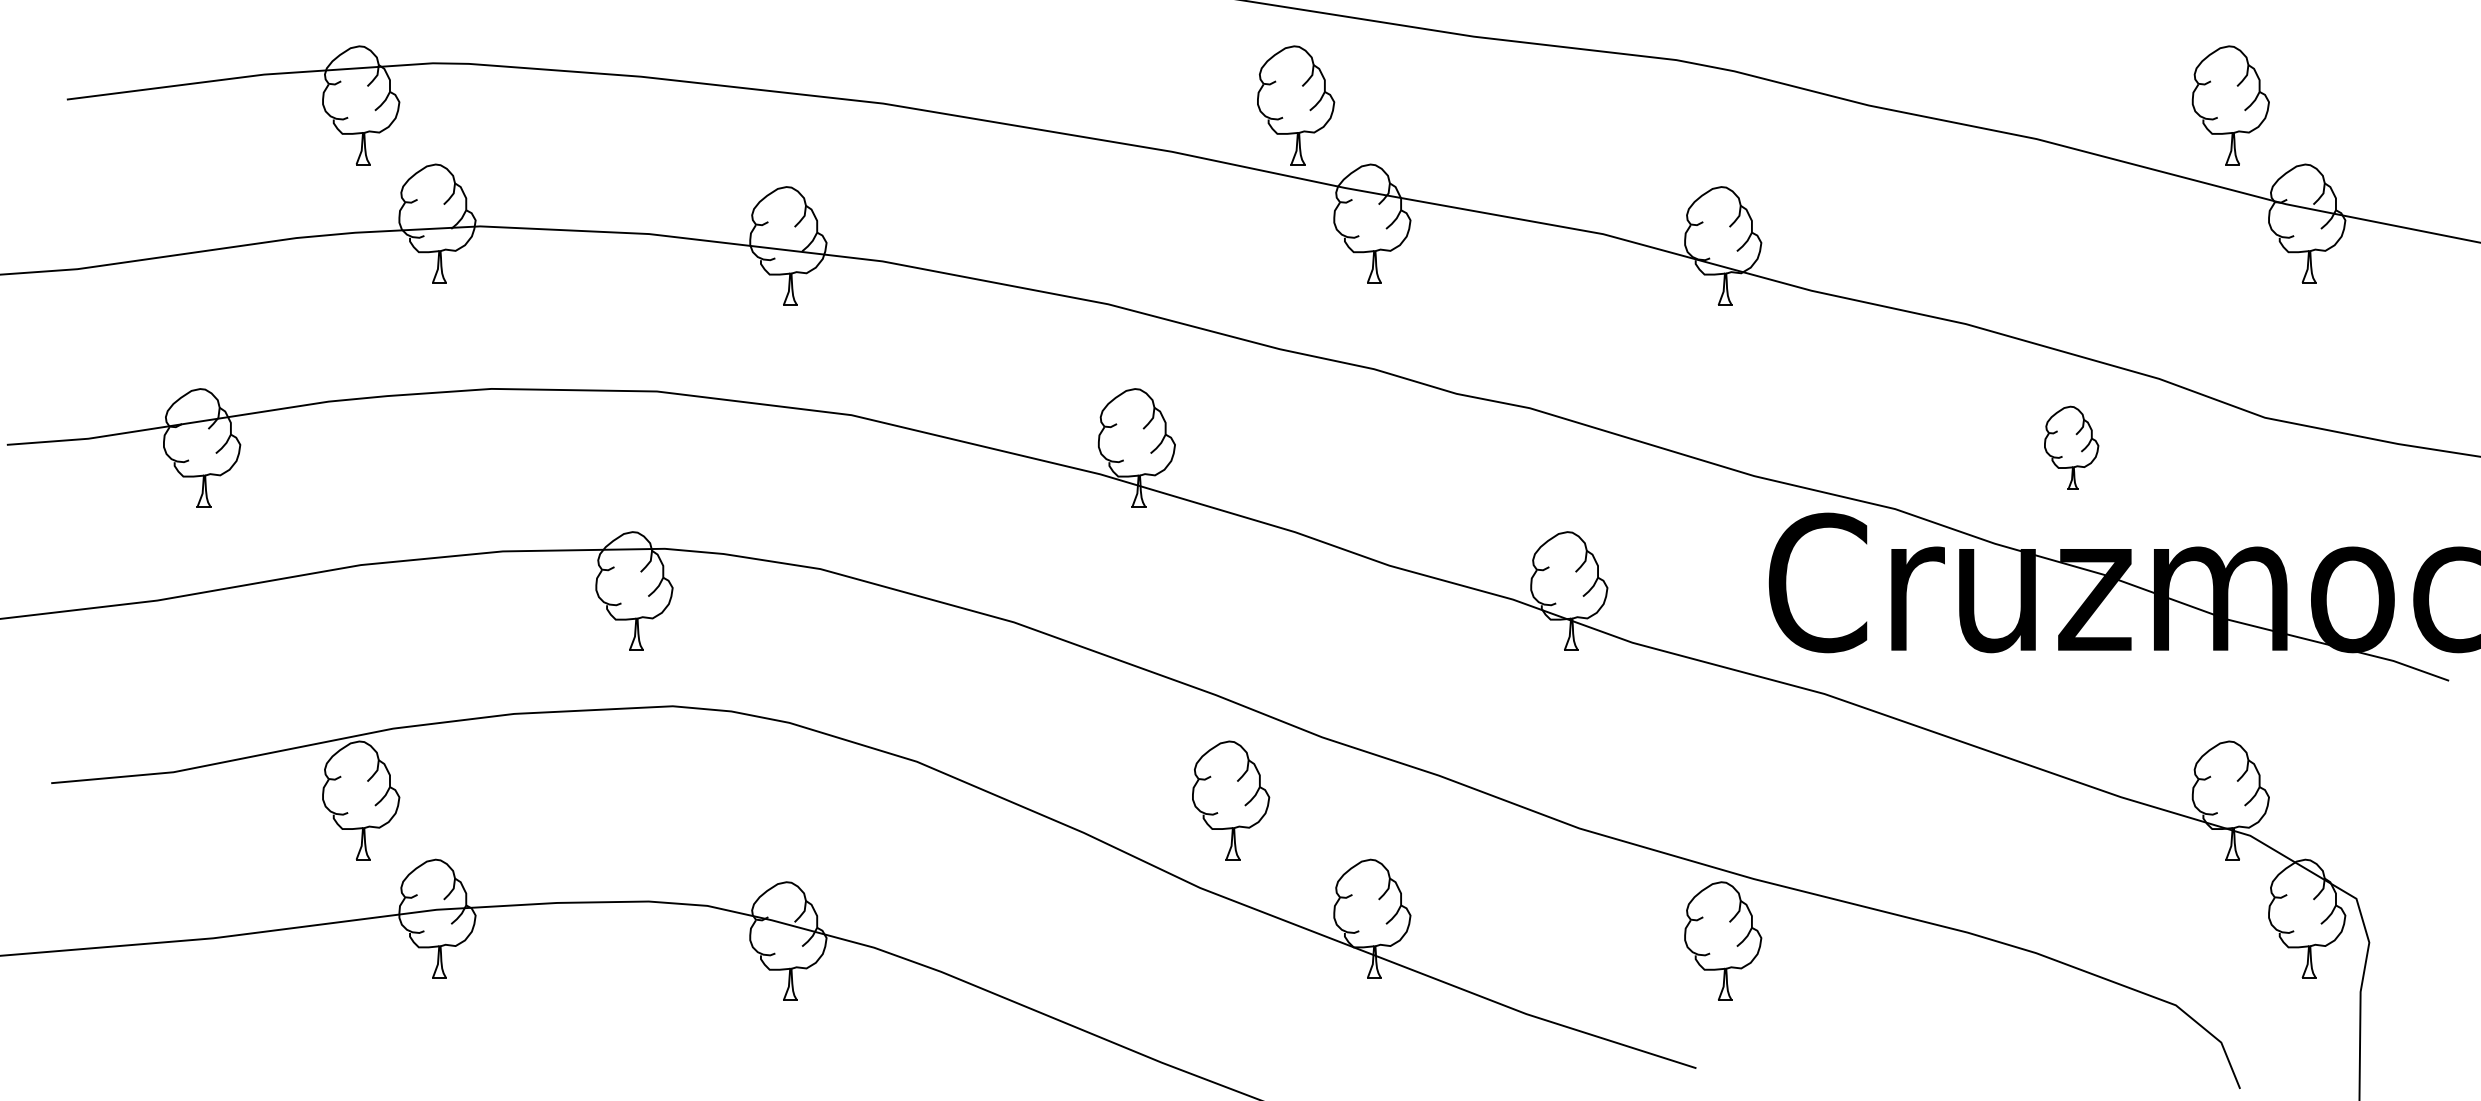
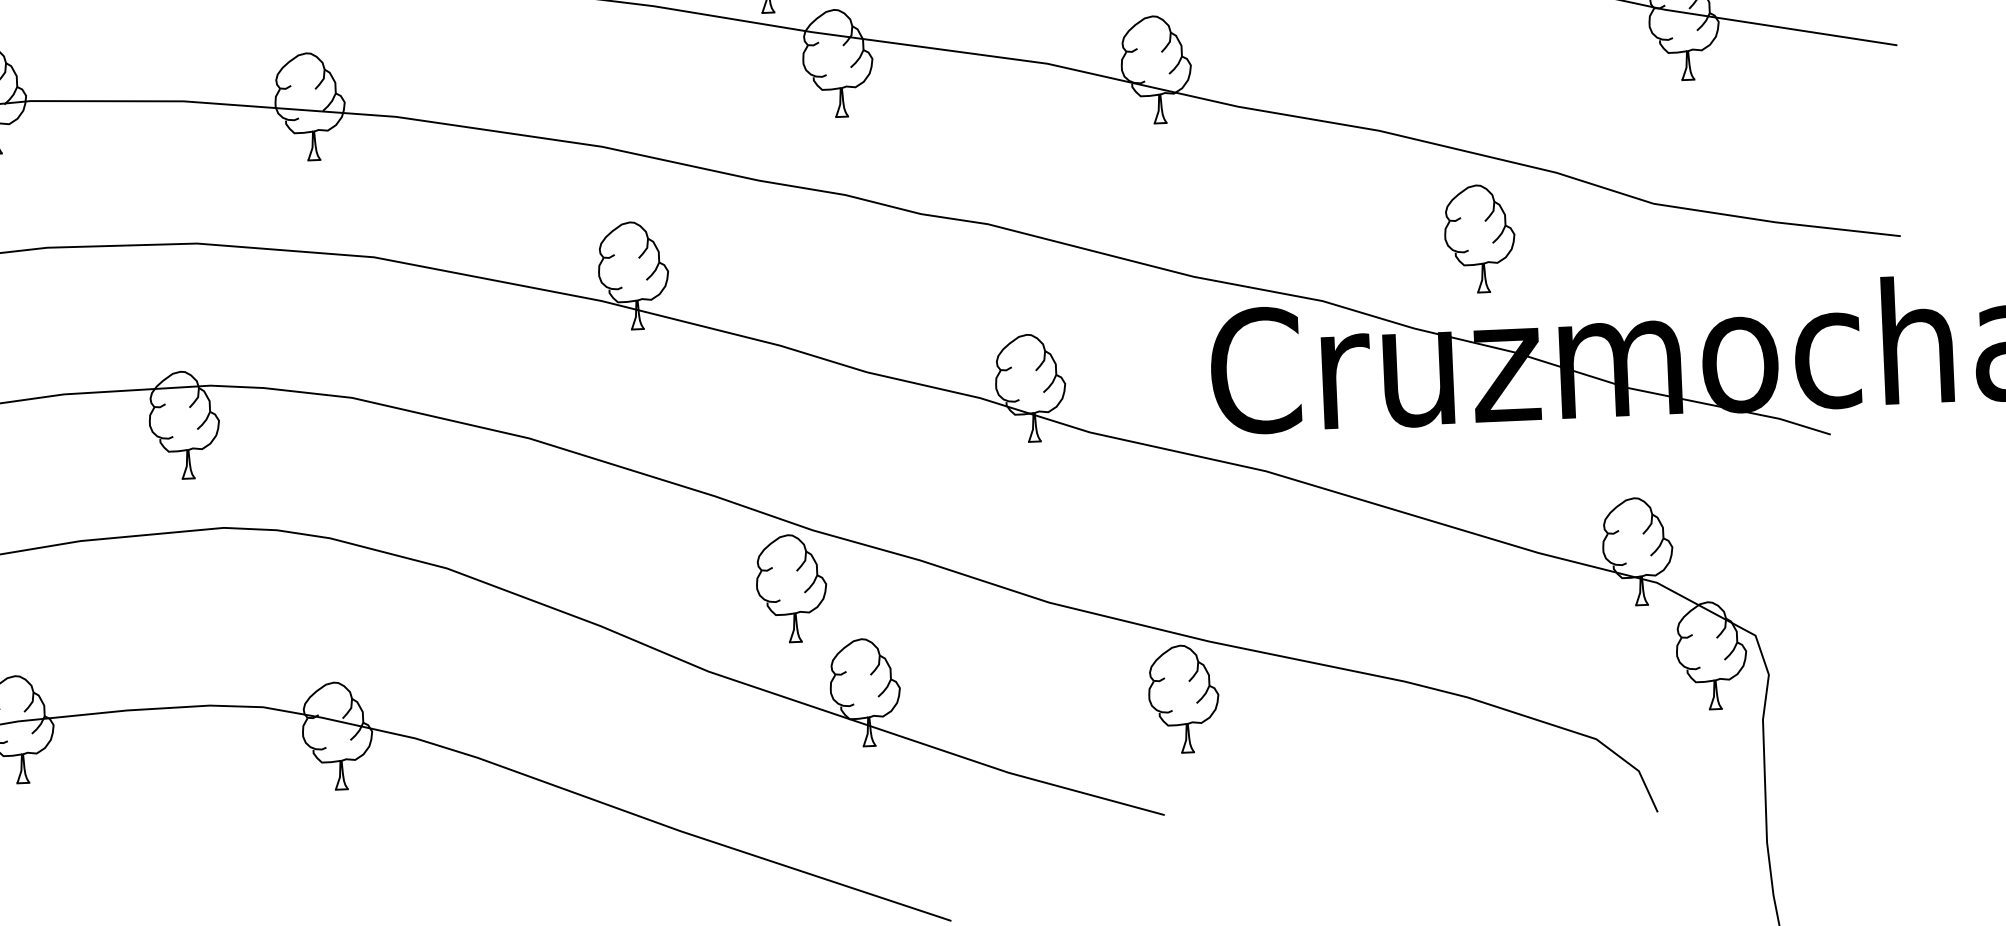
part: (2071, 447) -> (1479, 238), size x1.43
part: (1231, 800) -> (792, 588), moved

